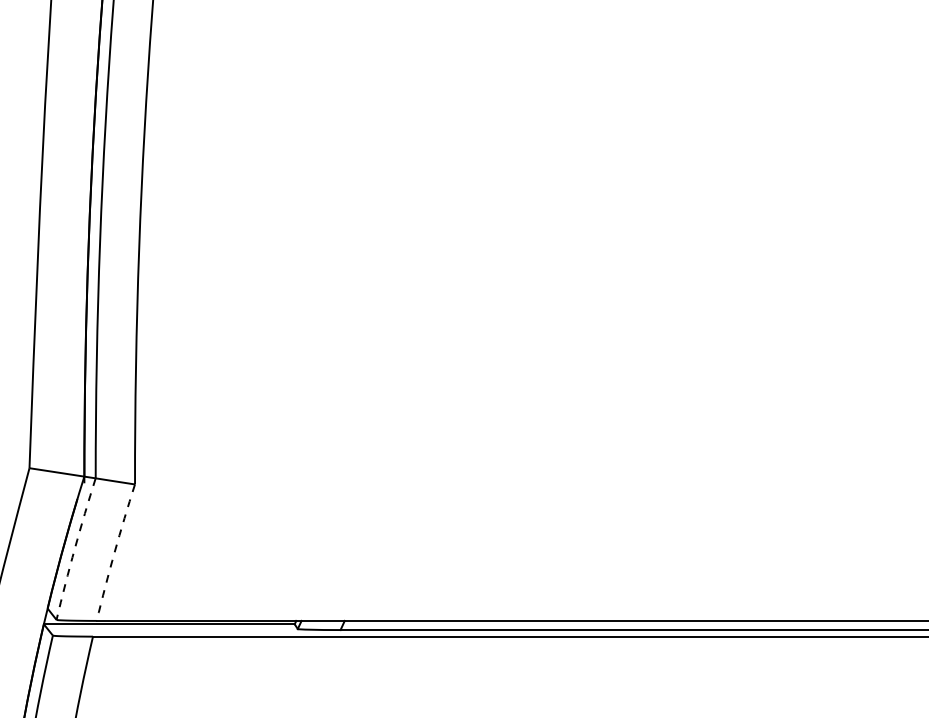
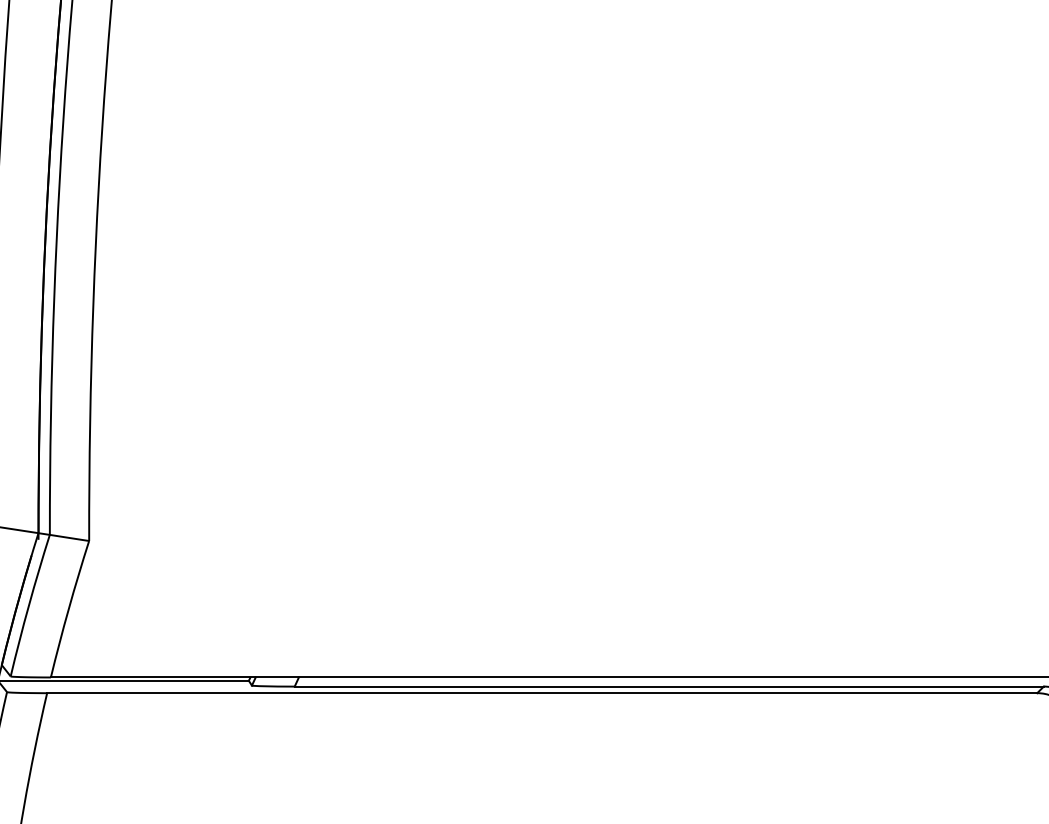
arc: (75, 548) -> (29, 605), dashed -> solid
arc: (114, 551) -> (68, 608), dashed -> solid

